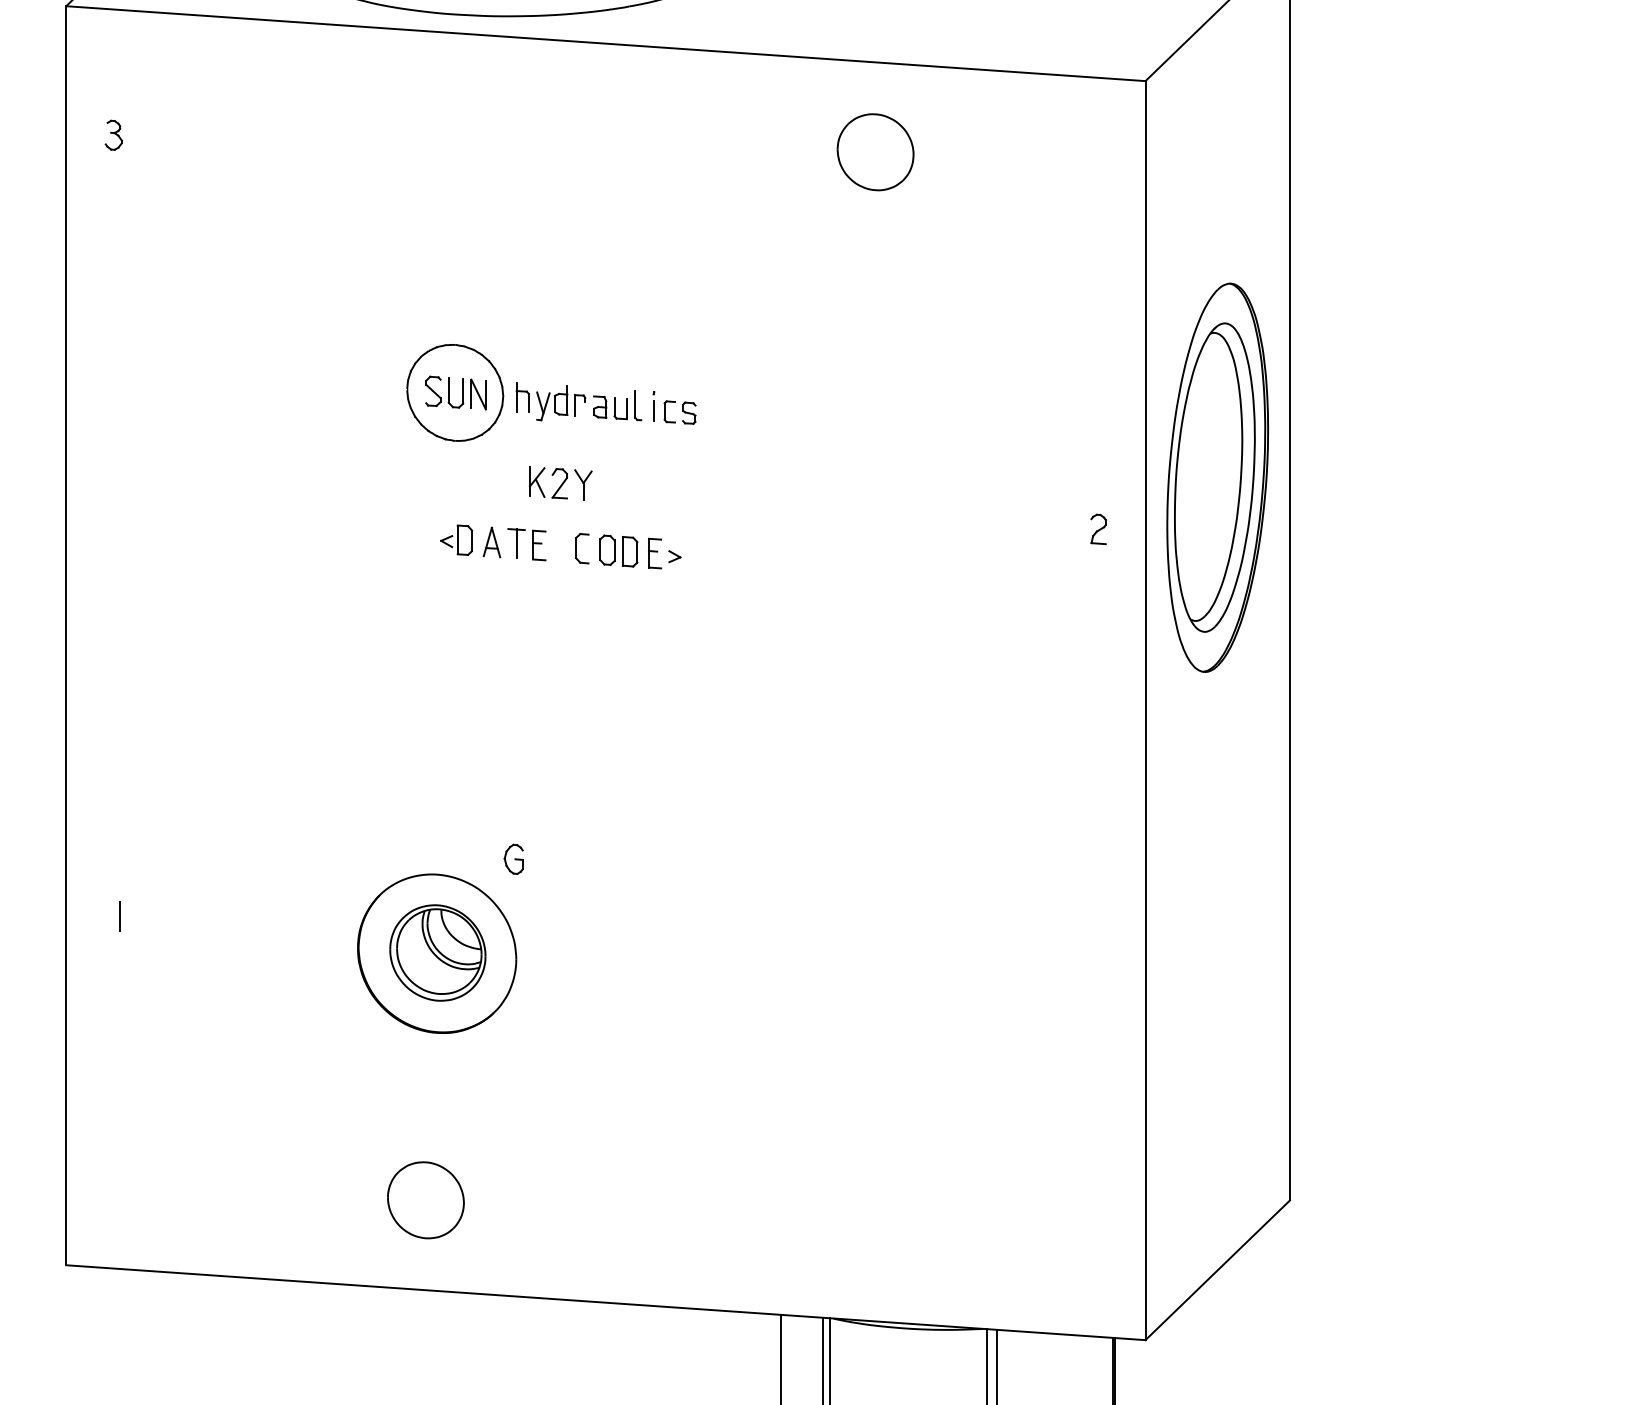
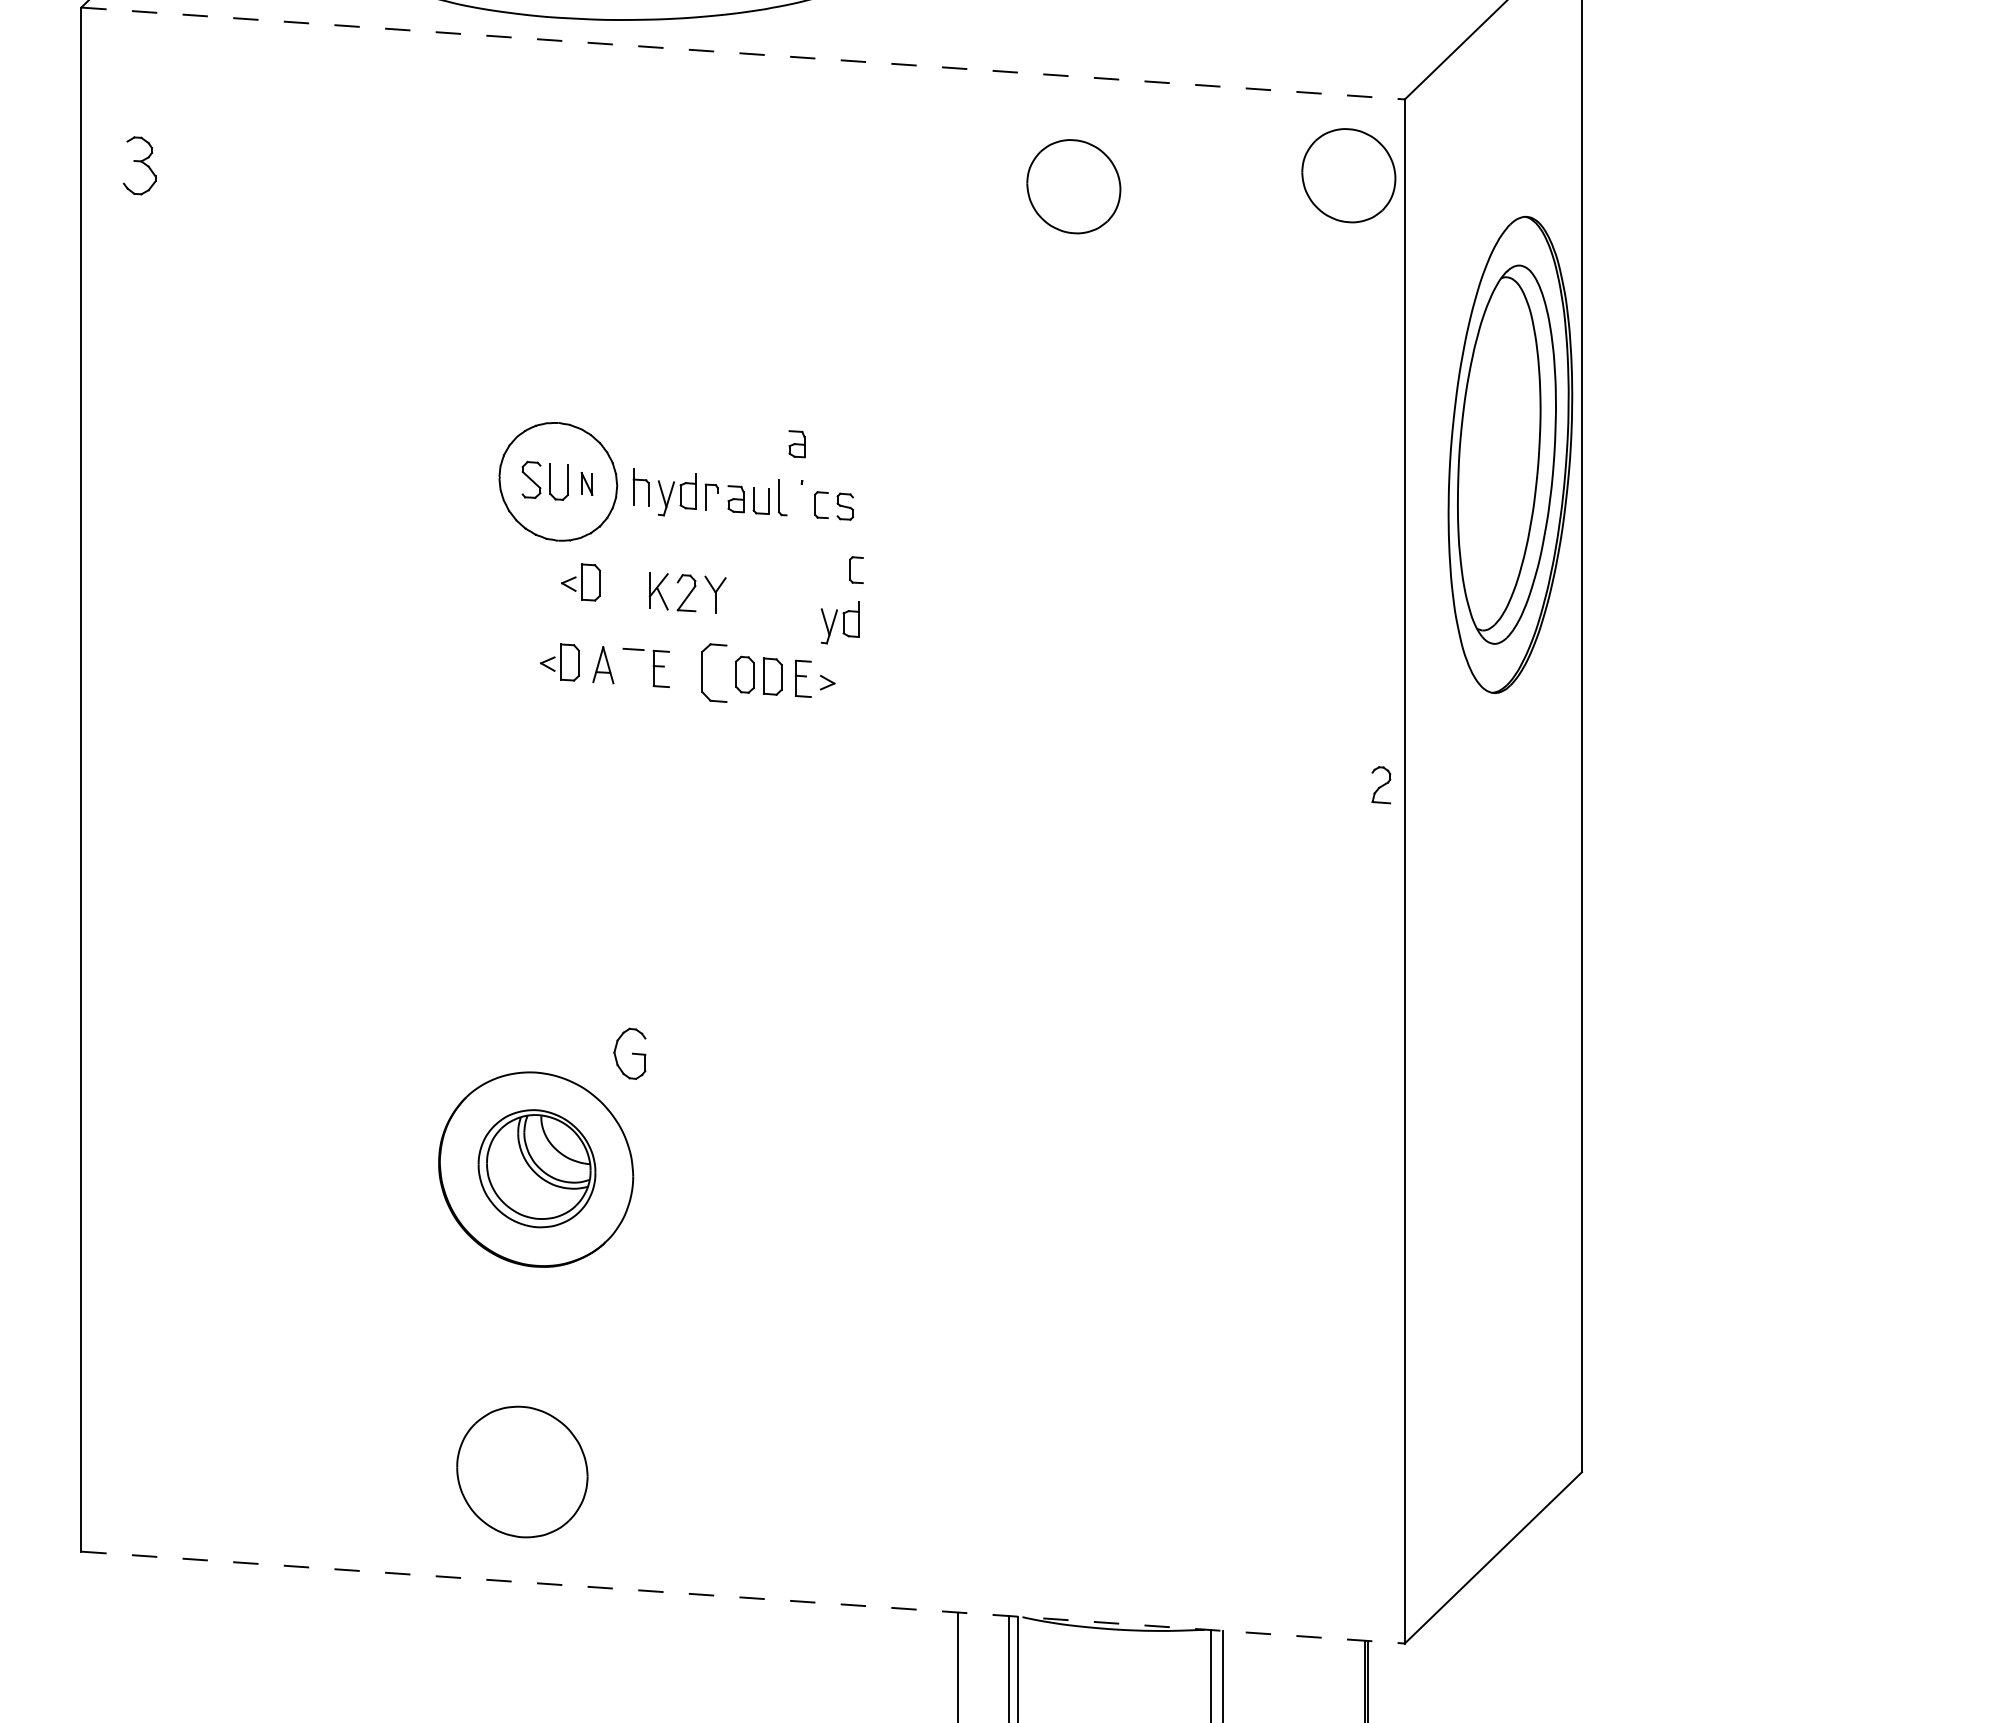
line: (606, 43) -> (743, 53), solid -> dashed
part: (113, 134) -> (139, 165), size x1.6
part: (1099, 143) -> (1348, 175), added
part: (649, 362) -> (796, 444), added
part: (478, 394) -> (586, 483), size x0.6
line: (653, 410) -> (801, 503), removed
part: (698, 464) -> (856, 569), added
part: (473, 475) -> (580, 582), added
part: (1217, 477) -> (1510, 454), moved
part: (684, 507) -> (839, 622), added
part: (1098, 529) -> (1381, 785), moved
line: (516, 543) -> (633, 666), removed
part: (581, 548) -> (713, 672), size x1.6
part: (514, 859) -> (630, 1053), size x1.4
line: (120, 916) -> (147, 1123), removed
part: (426, 1199) -> (522, 1471), size x1.4
line: (606, 1302) -> (743, 1597), solid -> dashed

